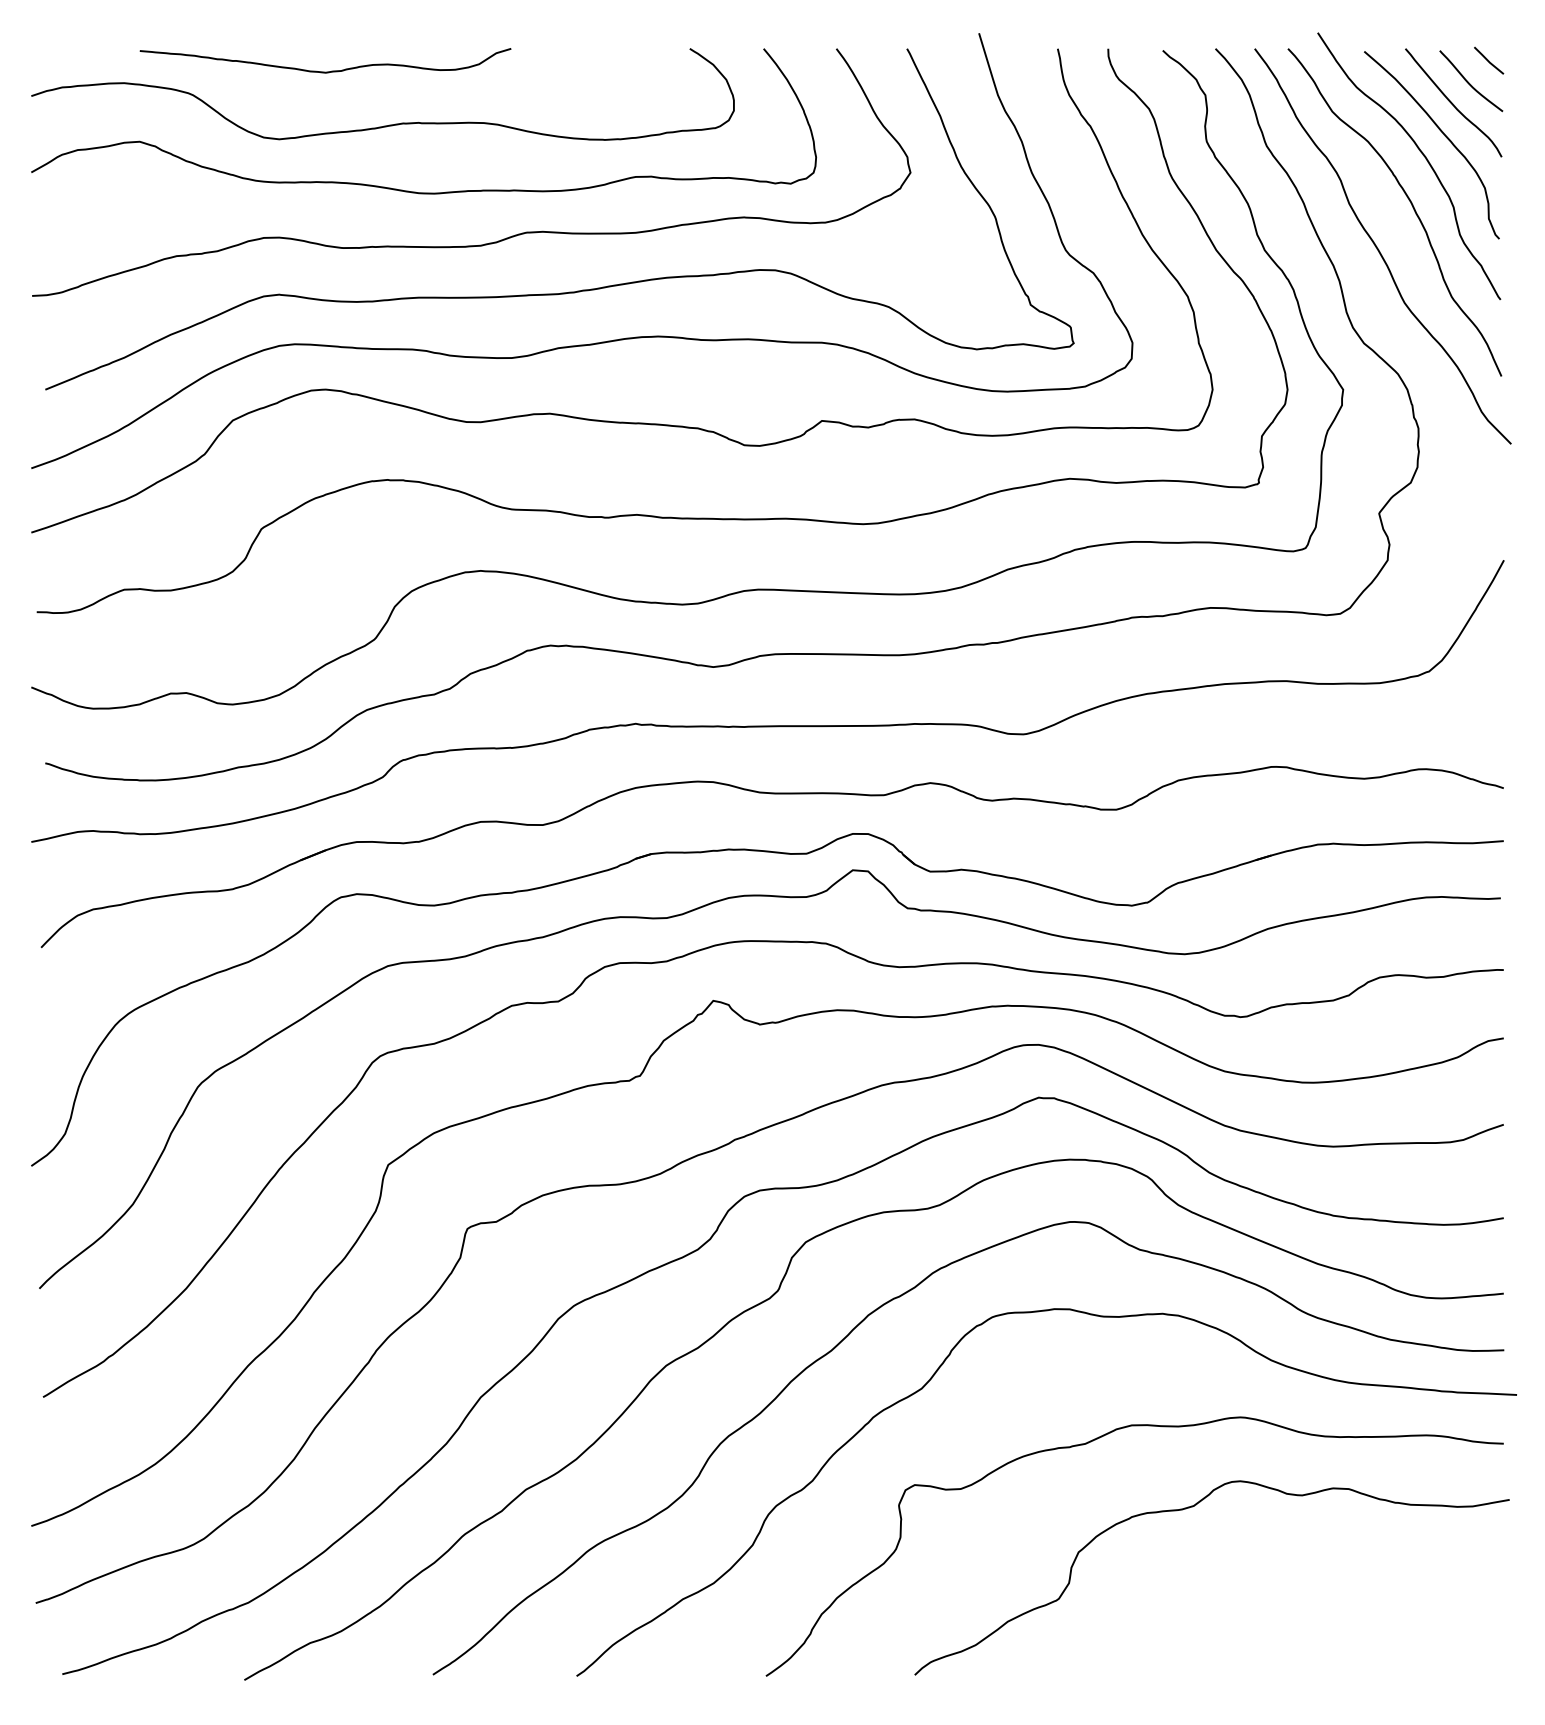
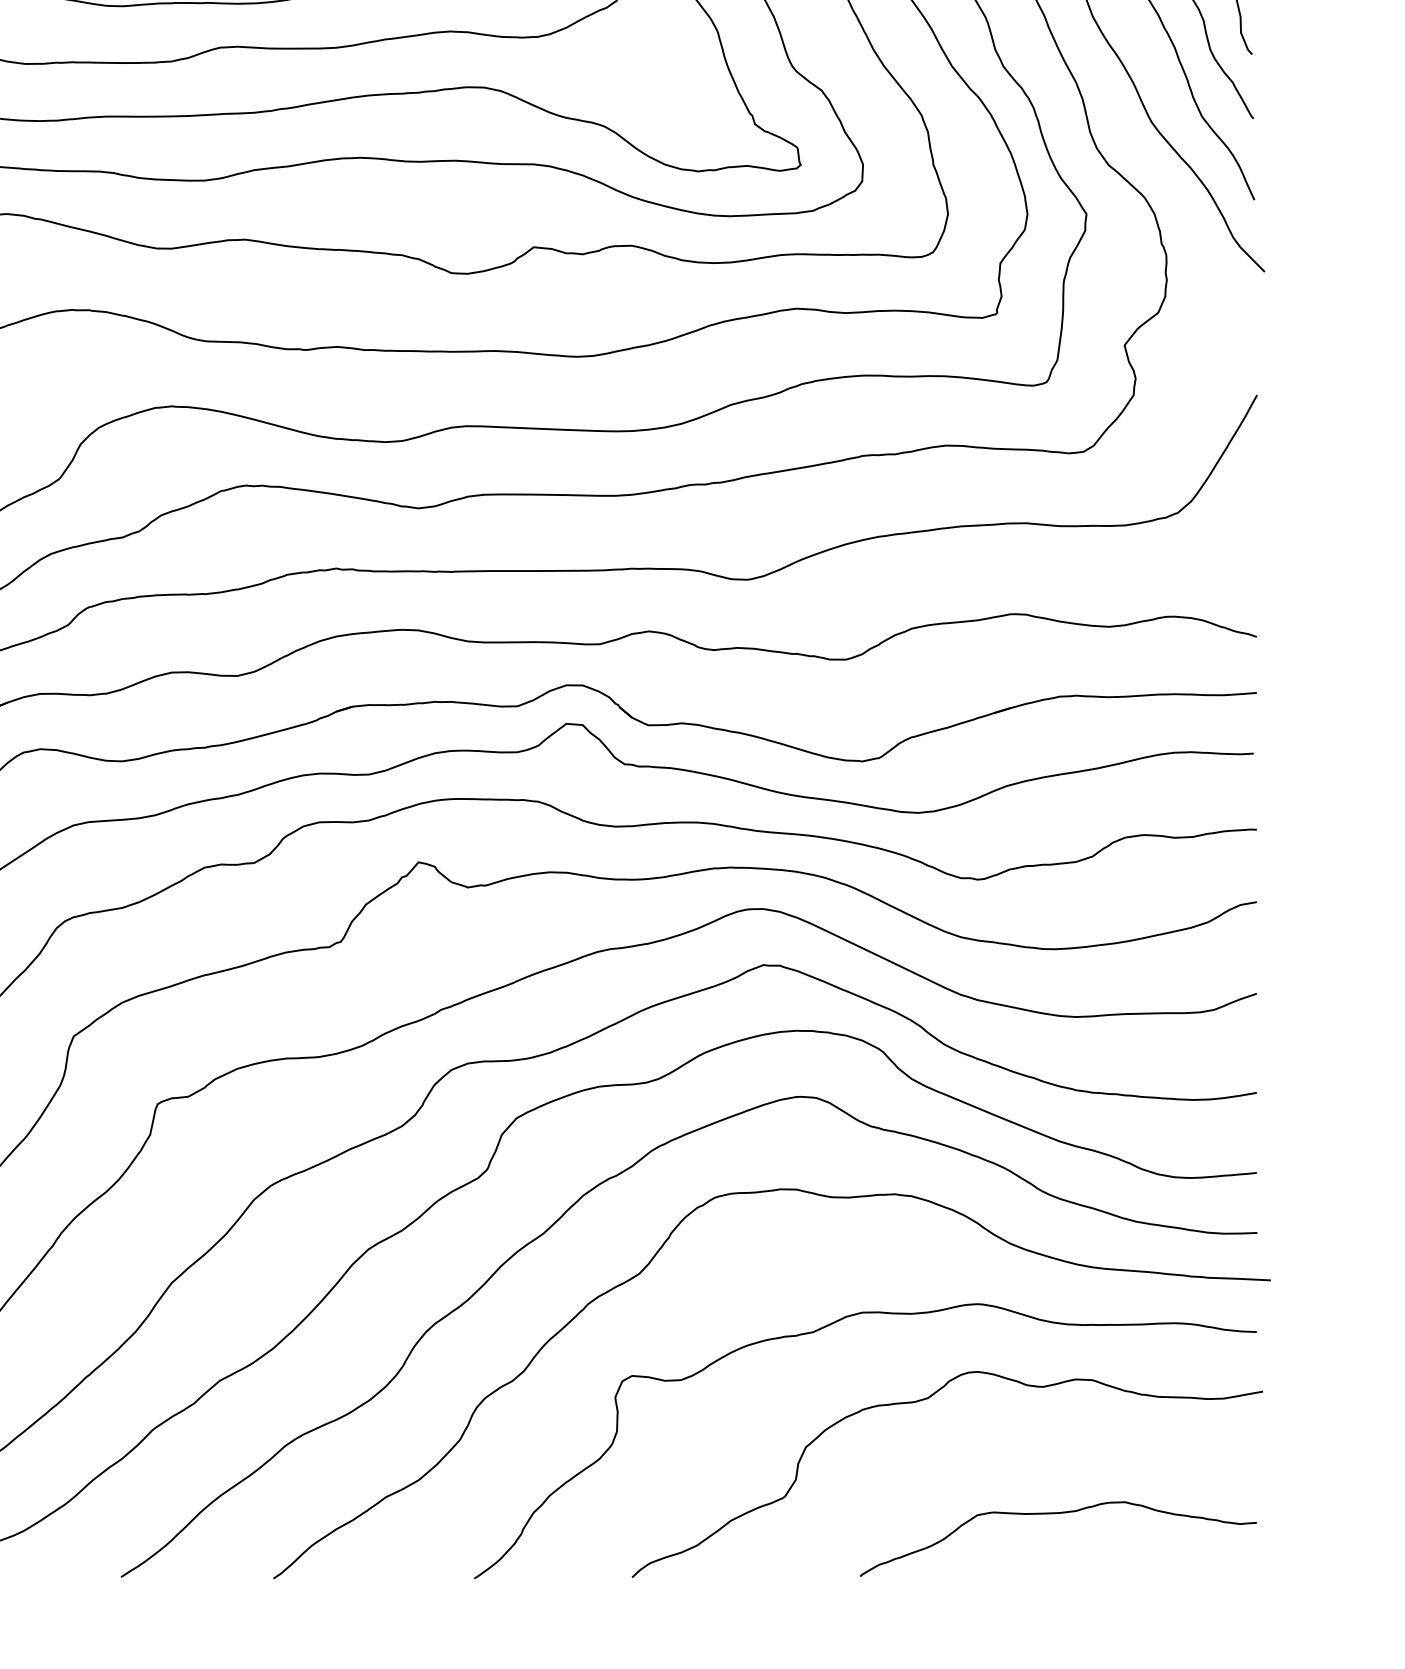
curve: (1316, 1615) -> (1058, 1514), added

